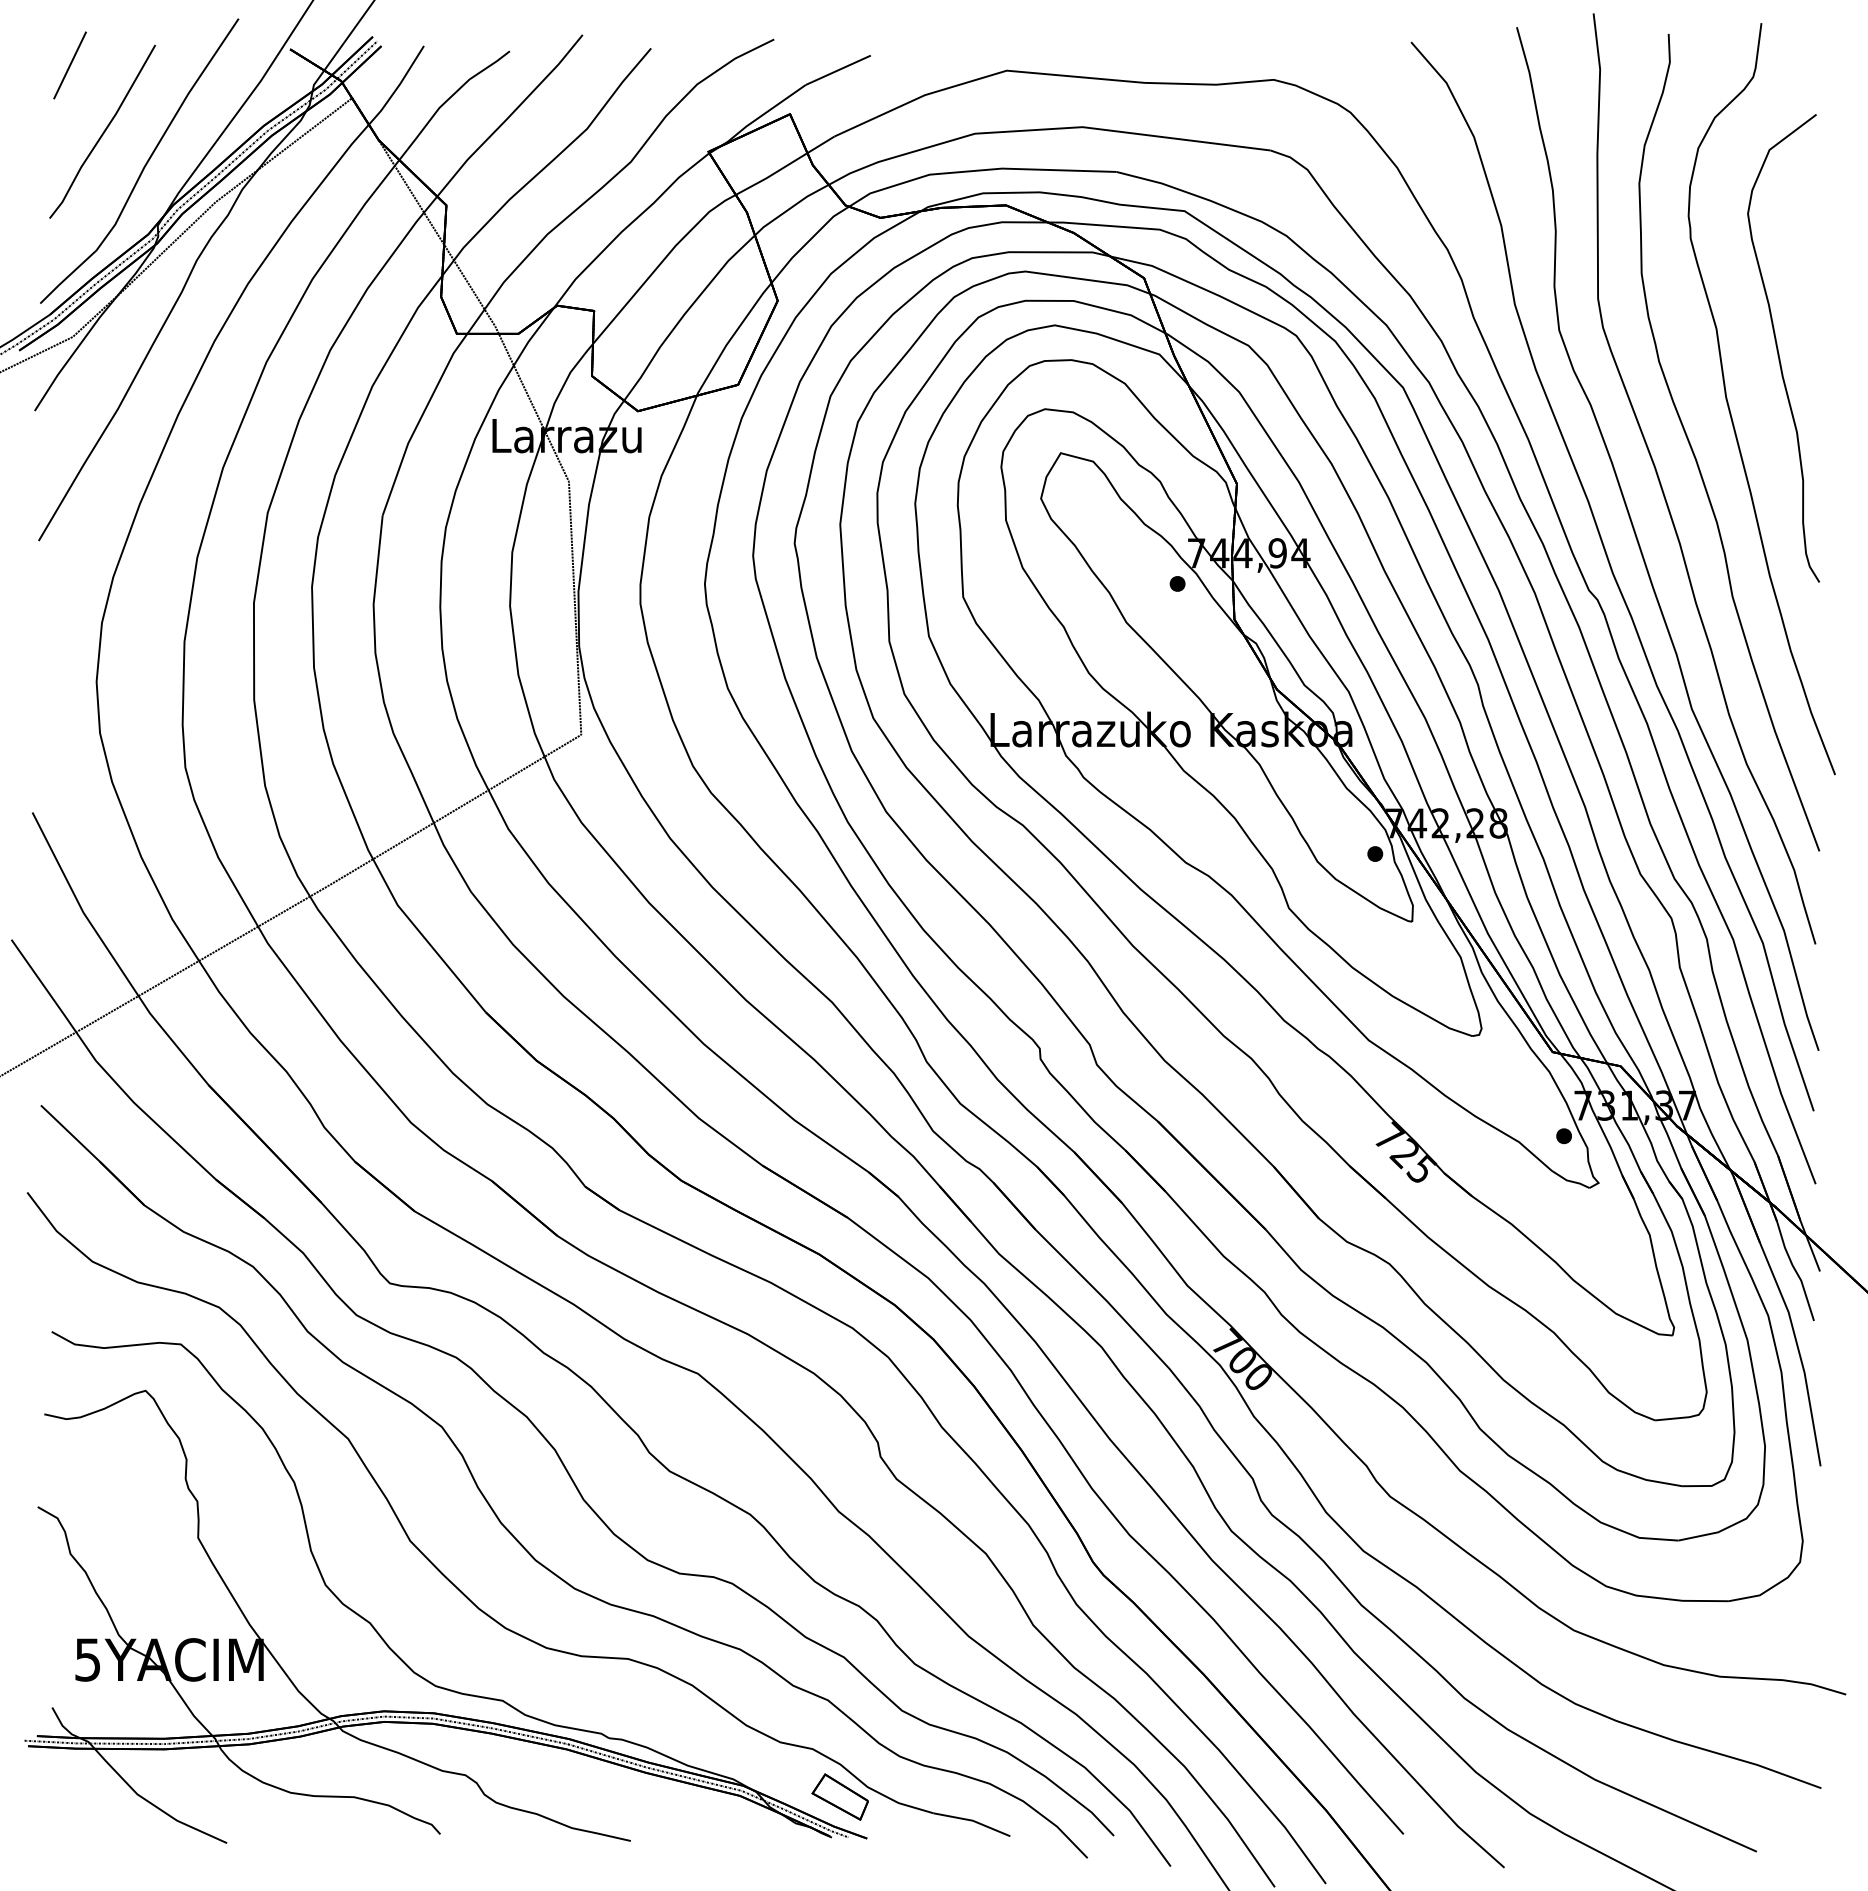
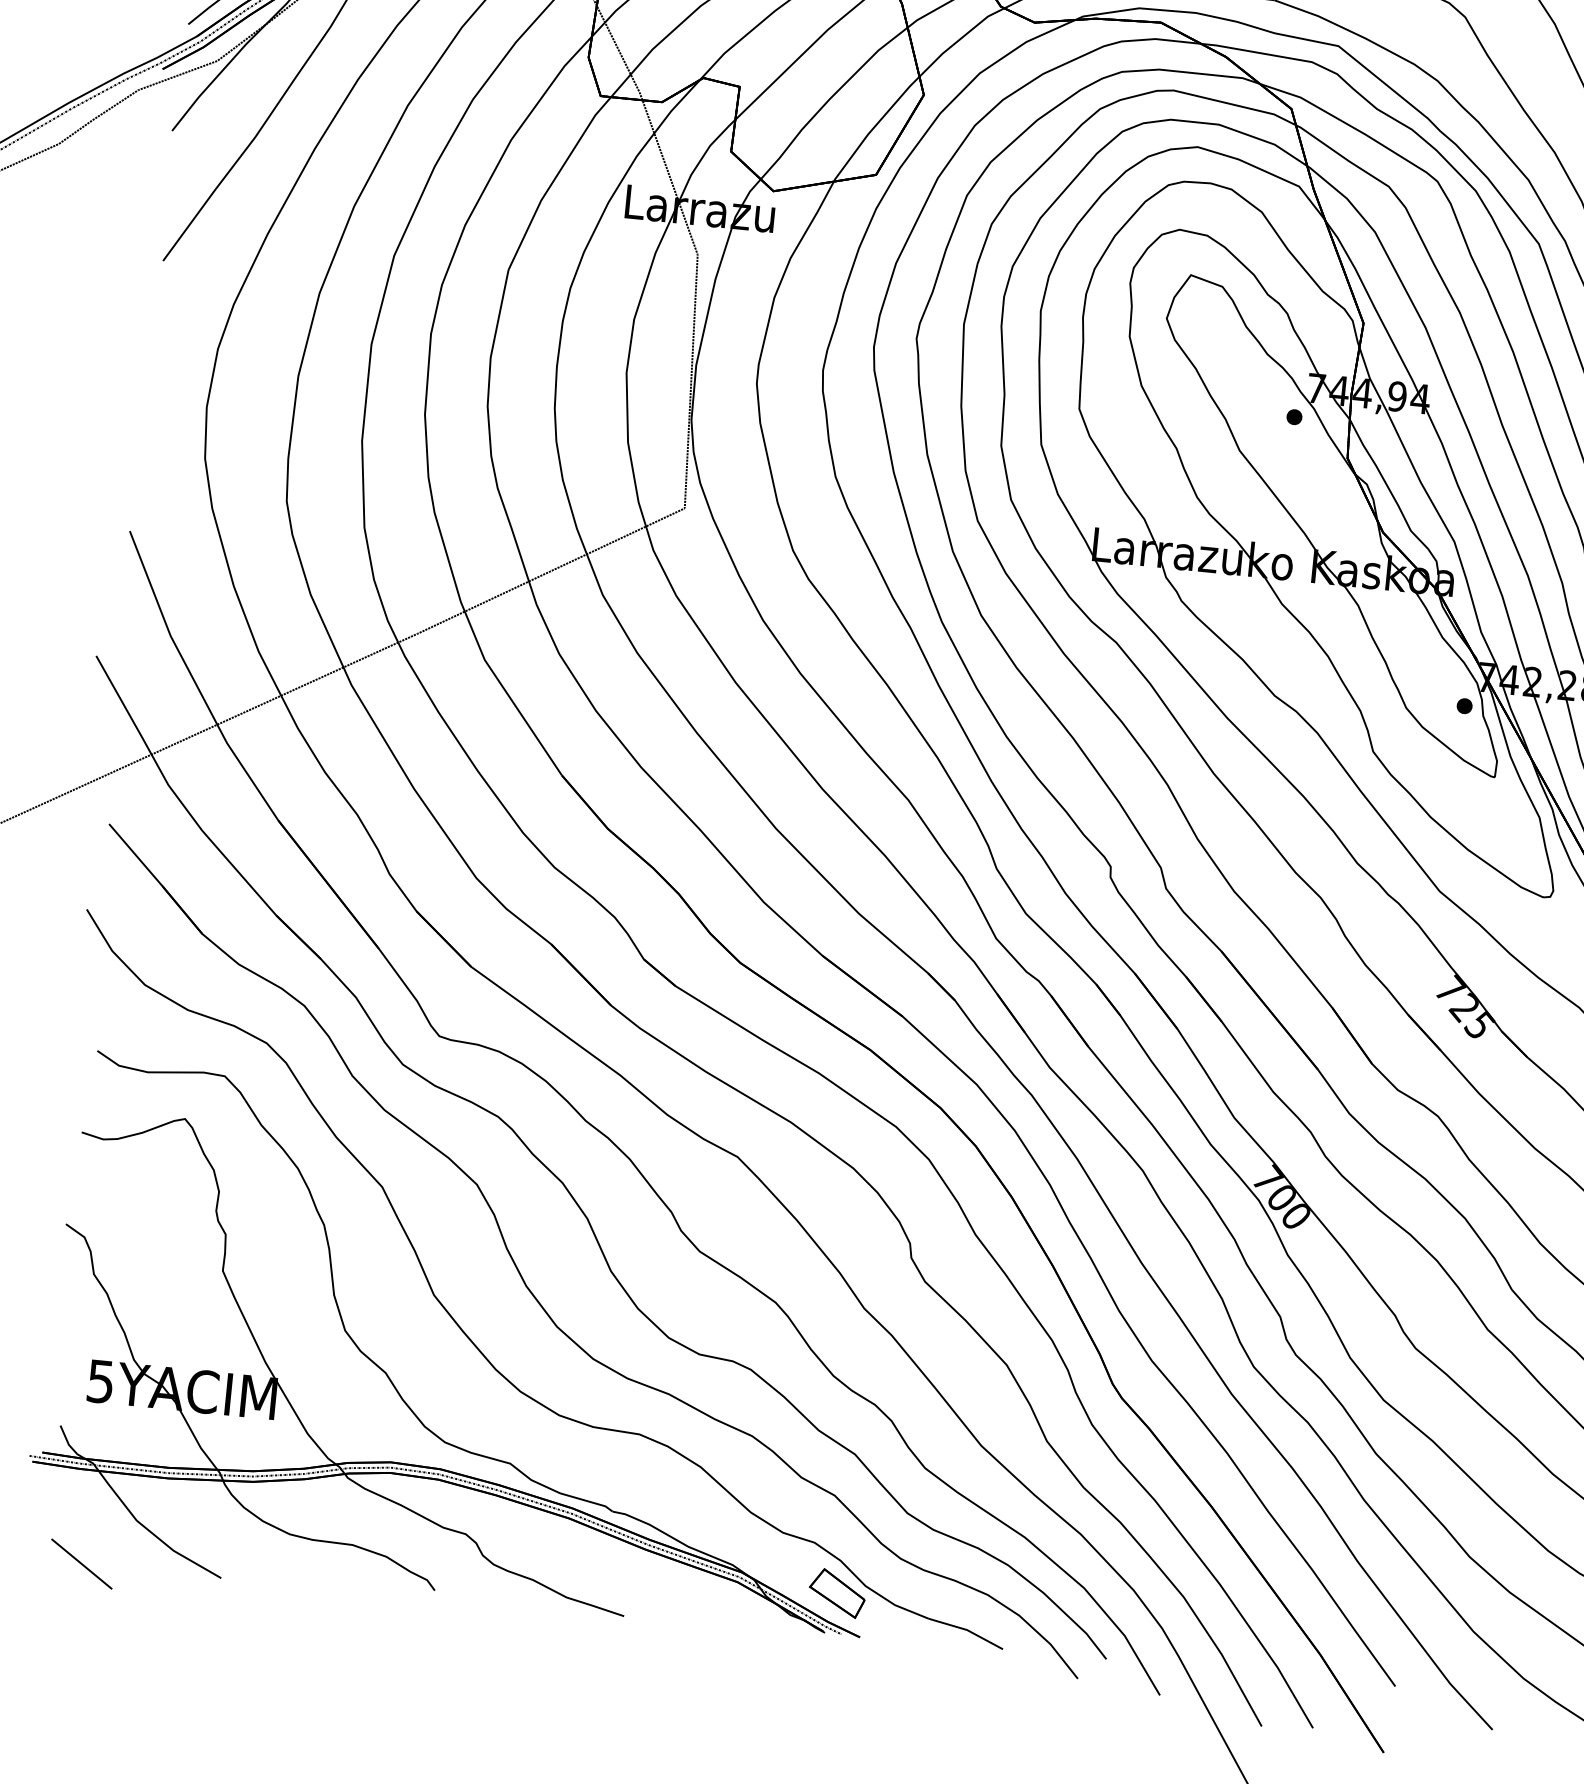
line: (87, 1842) -> (82, 1563), added

